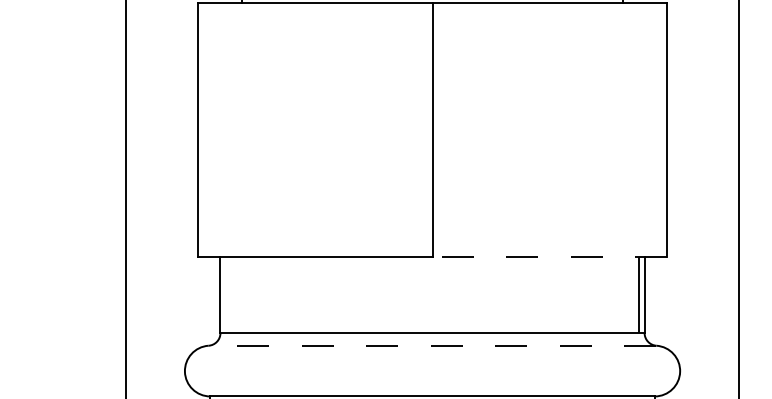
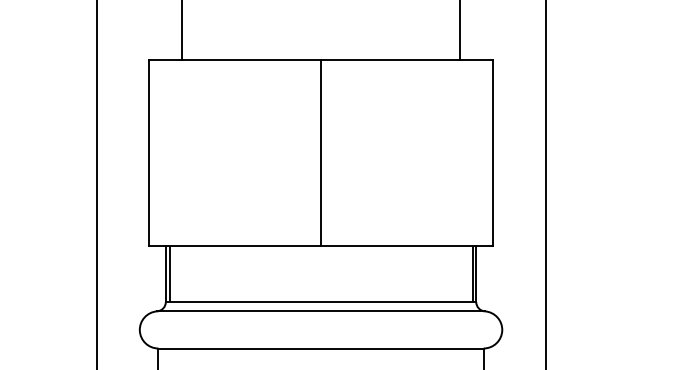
line: (550, 257) -> (407, 246), dashed -> solid
line: (225, 295) -> (169, 274), added
line: (433, 345) -> (321, 311), dashed -> solid

